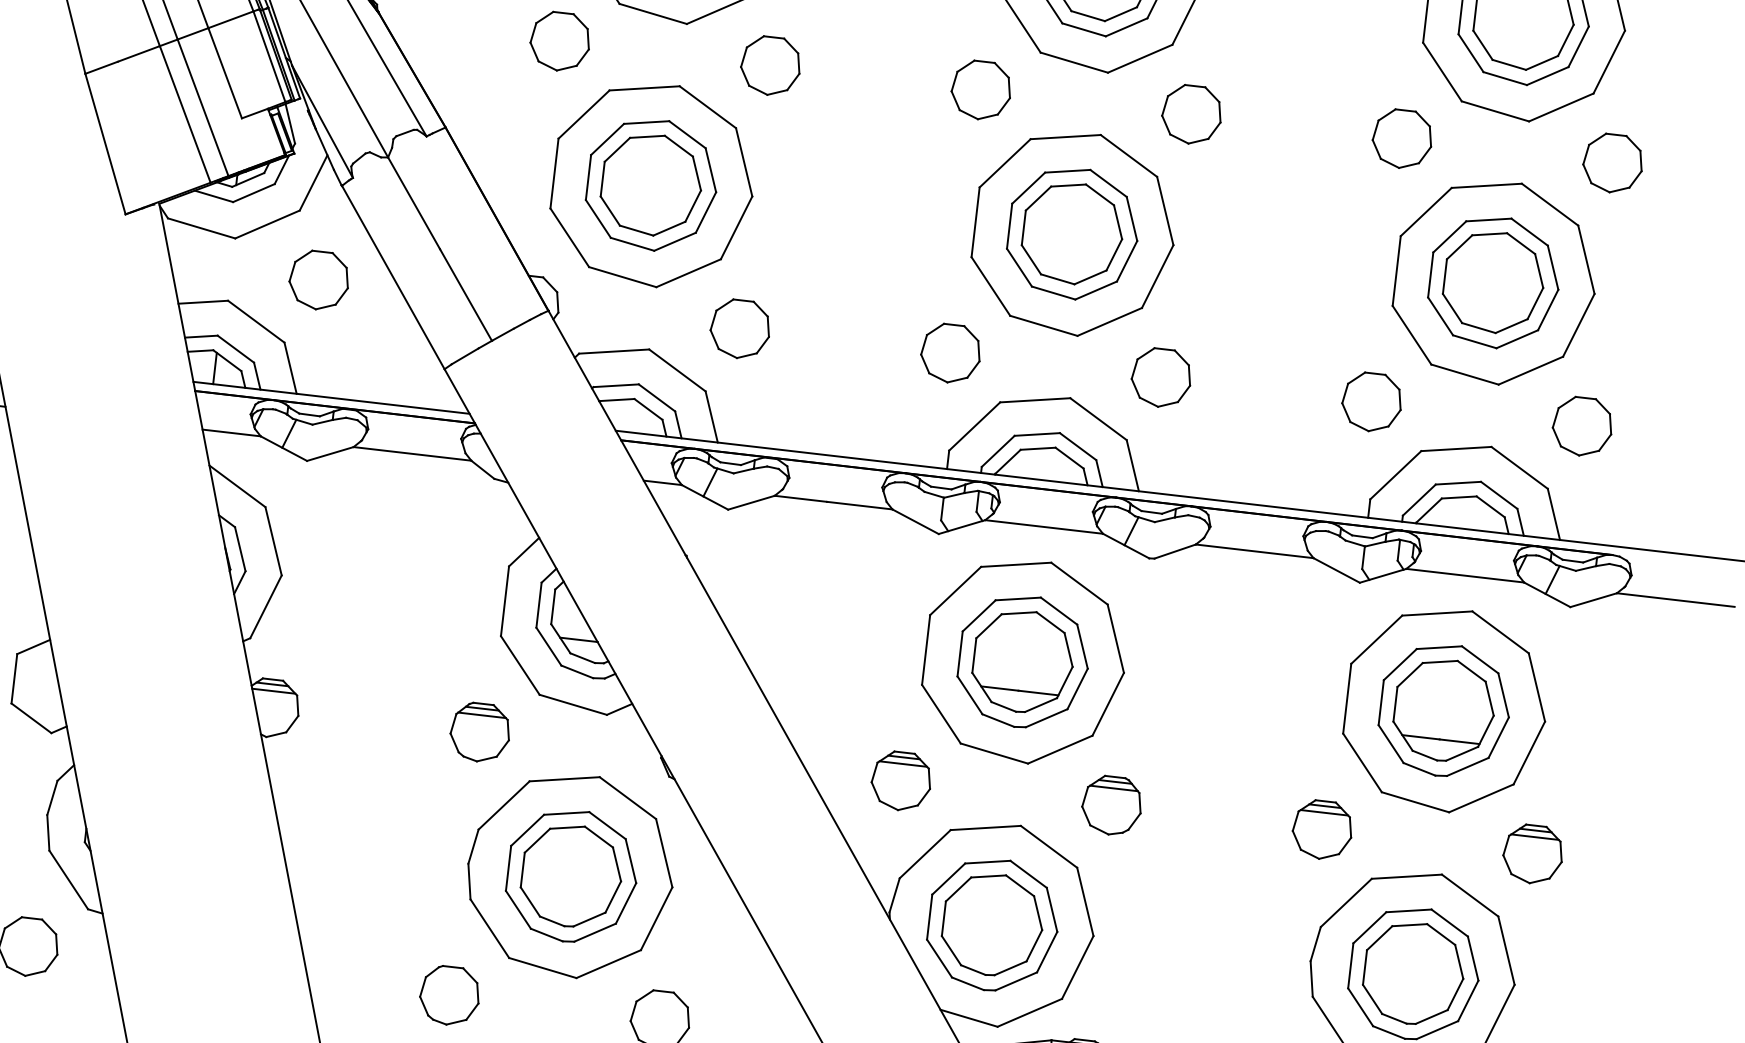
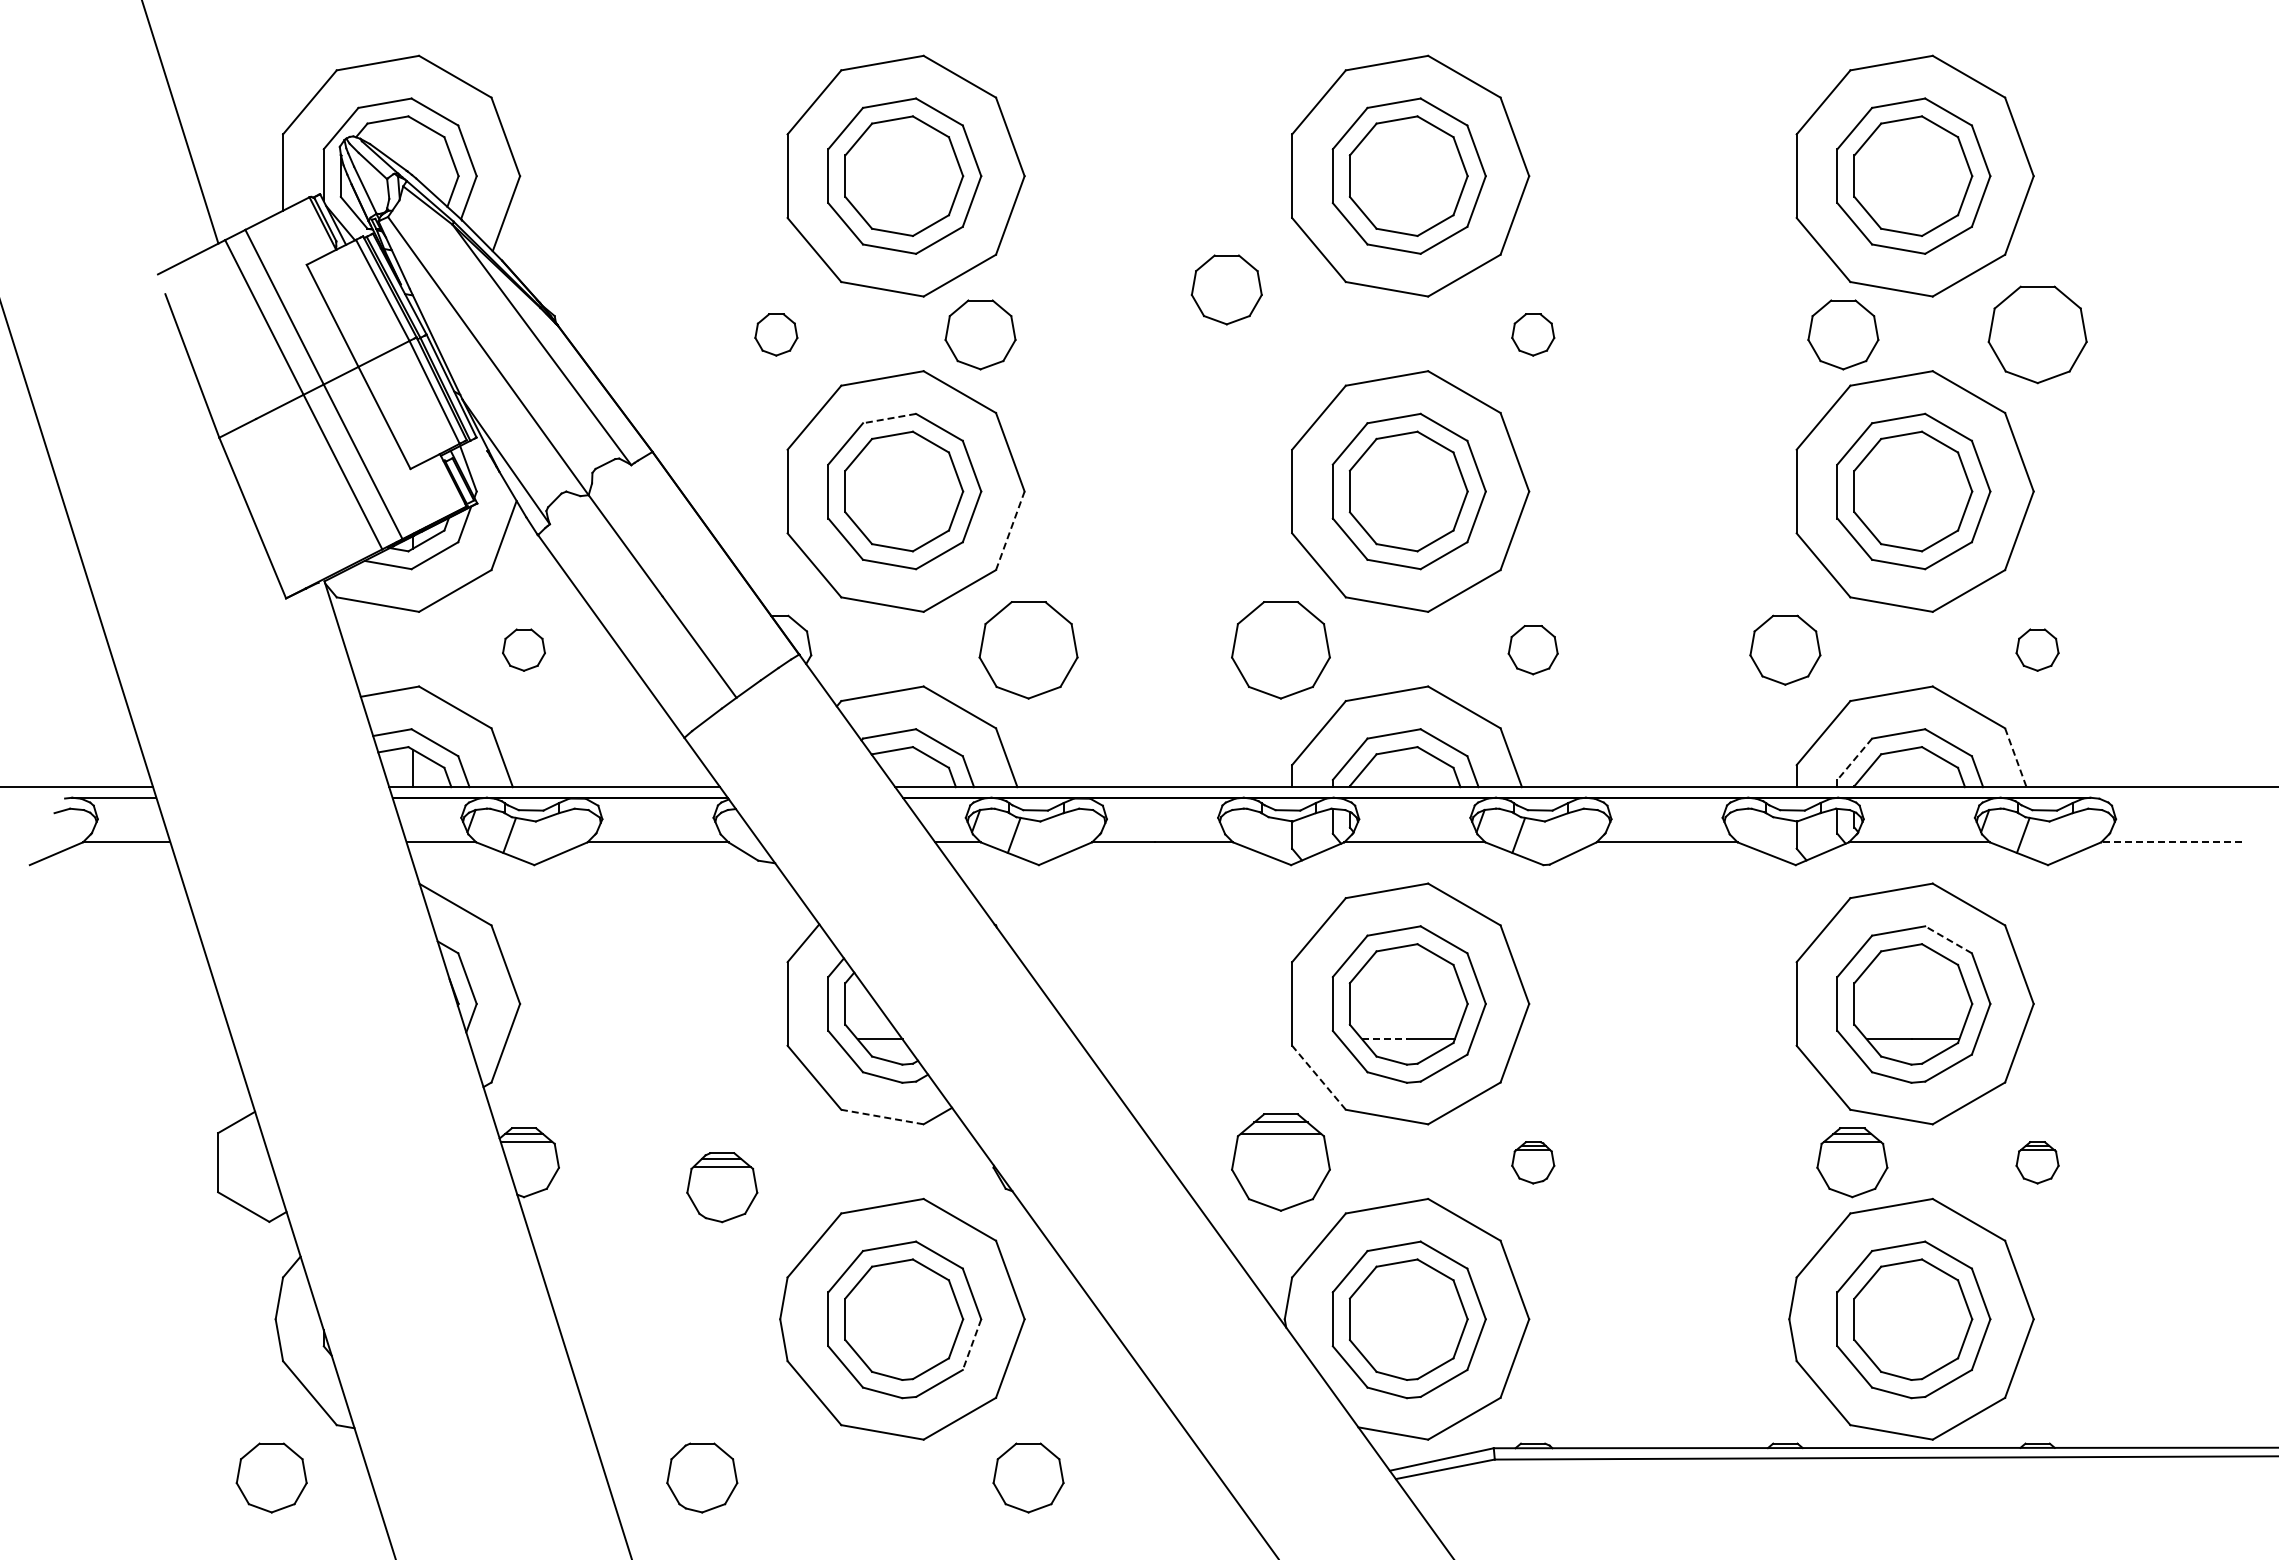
part: (560, 41) -> (776, 334), size x0.6
part: (770, 65) -> (980, 334), moved
part: (981, 90) -> (1226, 289), moved
part: (1192, 114) -> (1533, 334), size x0.6
line: (646, 122) -> (889, 418), solid -> dashed
part: (1402, 138) -> (1843, 334), moved
part: (1612, 163) -> (2037, 334), size x1.4
line: (736, 227) -> (1010, 530), solid -> dashed
part: (318, 279) -> (523, 649), size x0.6
part: (740, 328) -> (1028, 649), size x1.4
part: (950, 353) -> (1280, 649), size x1.4
part: (1161, 377) -> (1533, 649), size x0.7
part: (1582, 426) -> (2037, 649), size x0.6
line: (1419, 500) -> (1854, 759), solid -> dashed
line: (1554, 515) -> (2016, 758), solid -> dashed
line: (1675, 600) -> (2171, 842), solid -> dashed
line: (1480, 659) -> (1948, 939), solid -> dashed
line: (1000, 688) -> (1385, 1039), solid -> dashed
line: (573, 705) -> (882, 1117), solid -> dashed
line: (941, 714) -> (1319, 1077), solid -> dashed
part: (480, 732) -> (722, 1187), moved
part: (901, 781) -> (1280, 1162), size x1.4
part: (1112, 805) -> (1533, 1162), size x0.6
part: (1322, 829) -> (1852, 1162), moved
part: (1532, 854) -> (2037, 1162), size x0.6
line: (626, 903) -> (972, 1344), solid -> dashed
part: (450, 995) -> (702, 1477), moved

